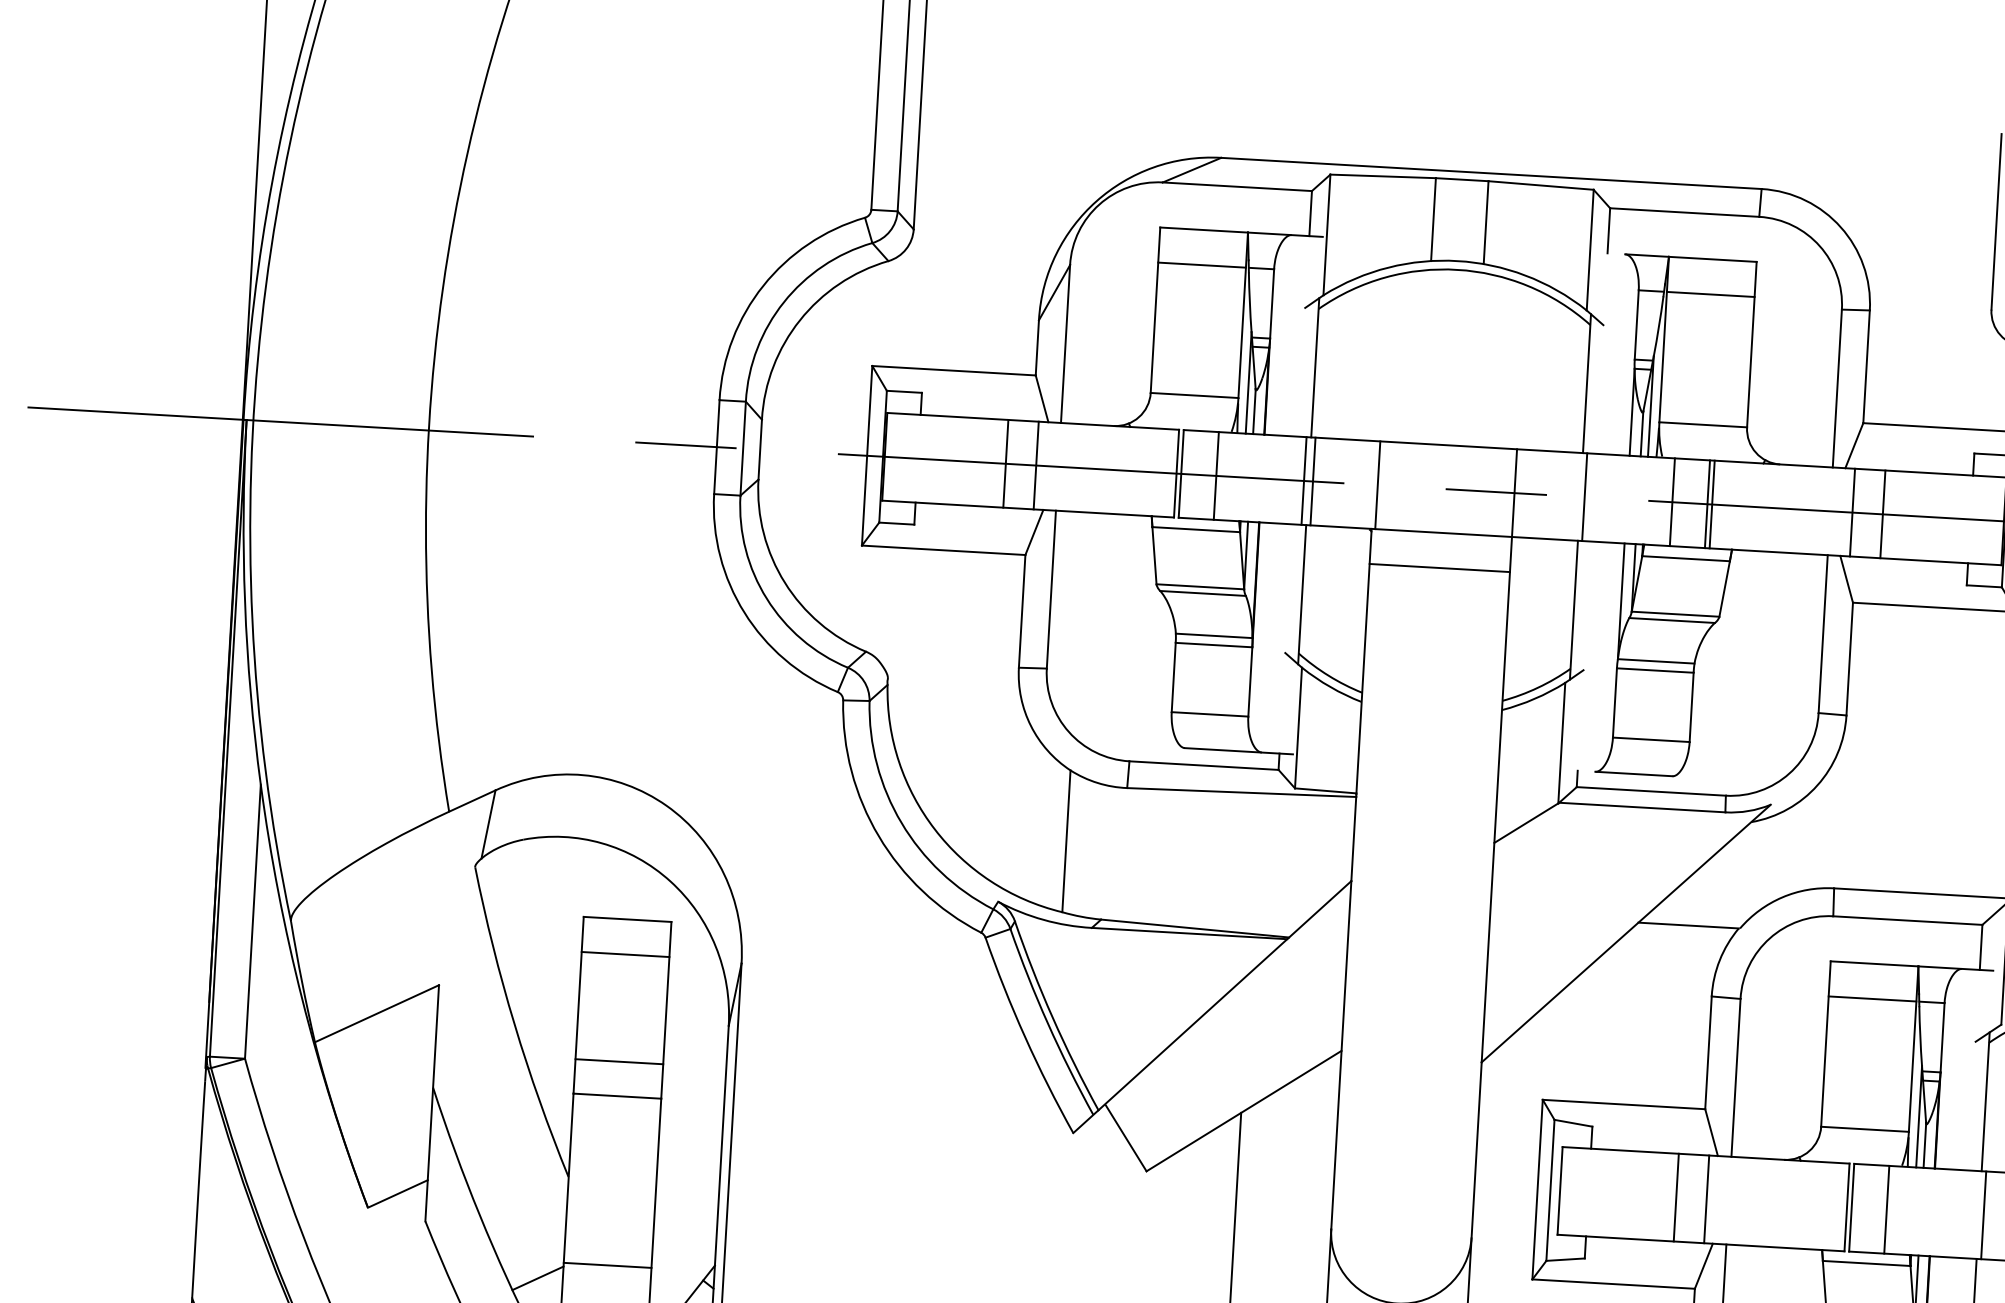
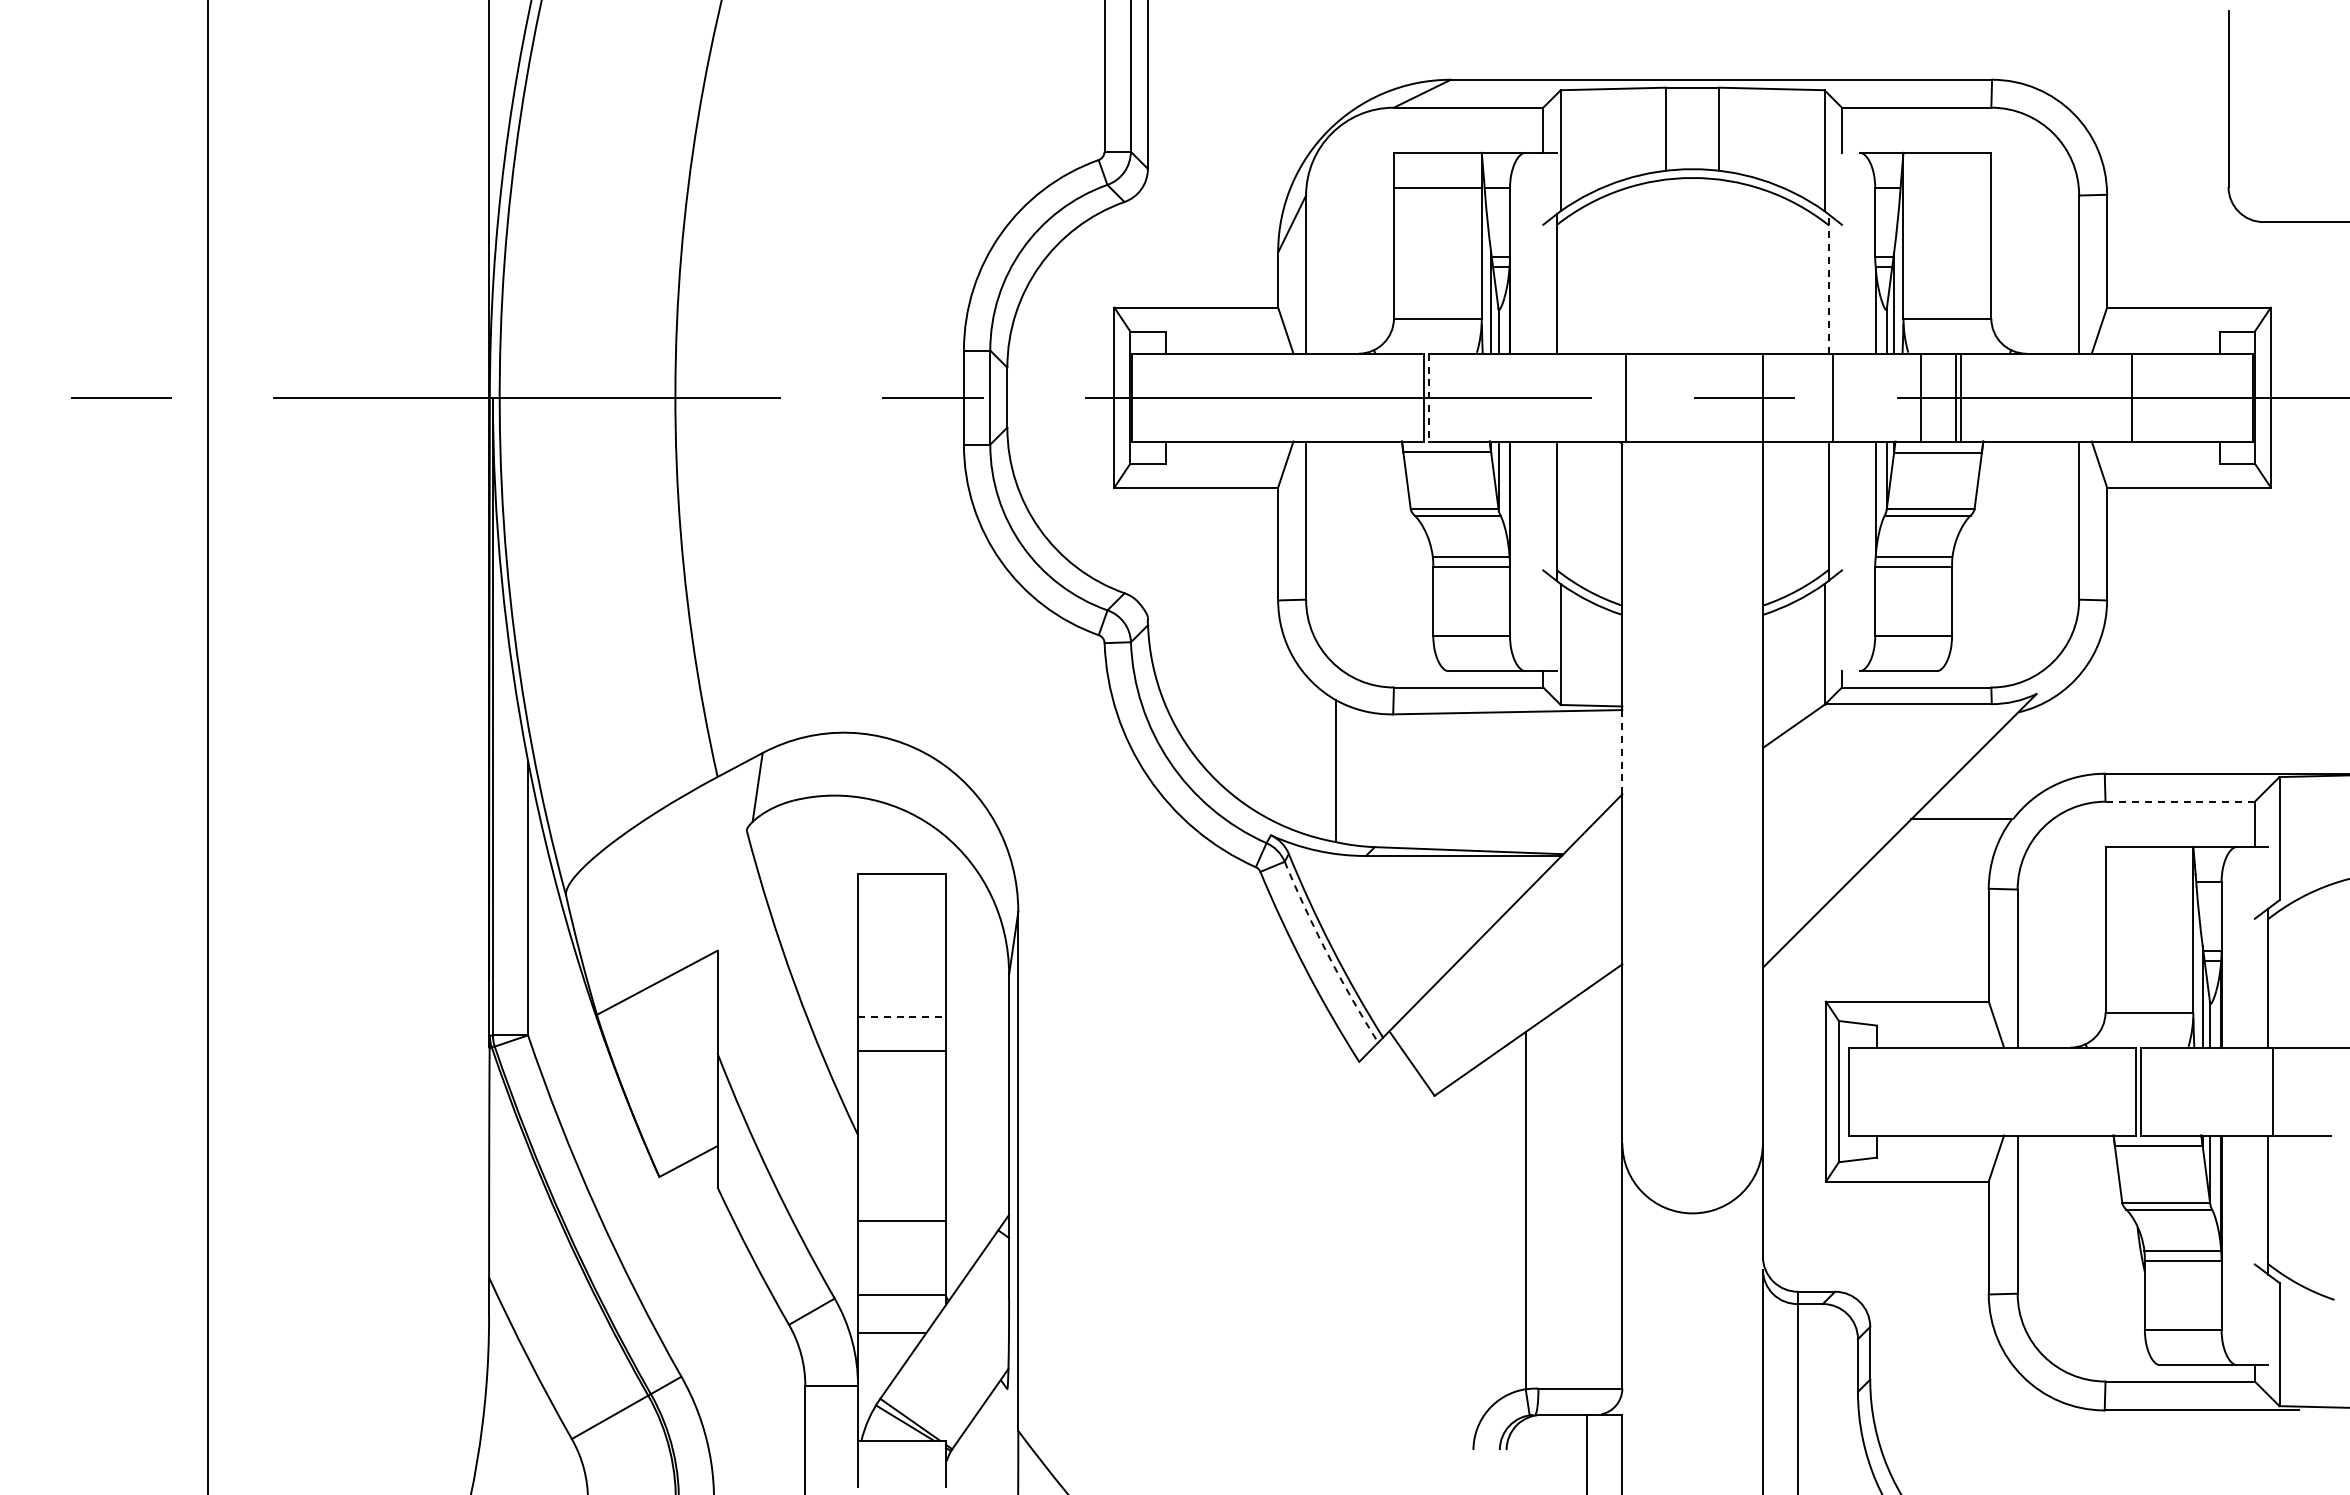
line: (1710, 293) -> (1947, 187), removed
line: (1586, 383) -> (1828, 284), solid -> dashed
line: (1005, 463) -> (1253, 397), removed
line: (1035, 465) -> (1283, 397), removed
line: (1181, 473) -> (1429, 397), solid -> dashed
line: (1216, 475) -> (1464, 397), removed
line: (1304, 480) -> (1552, 397), removed
line: (1313, 481) -> (1561, 397), removed
line: (1852, 512) -> (2101, 397), removed
line: (1439, 567) -> (1692, 476), removed
line: (1353, 839) -> (1622, 752), solid -> dashed
line: (1908, 920) -> (2180, 801), solid -> dashed
line: (625, 954) -> (901, 909), removed
line: (1872, 998) -> (2149, 881), removed
arc: (1047, 1024) -> (1327, 954), solid -> dashed
line: (618, 1061) -> (901, 1016), solid -> dashed
line: (1675, 1197) -> (1964, 1091), removed
line: (1706, 1199) -> (1995, 1091), removed
line: (1886, 1209) -> (2175, 1091), removed
line: (538, 1278) -> (833, 1237), removed

